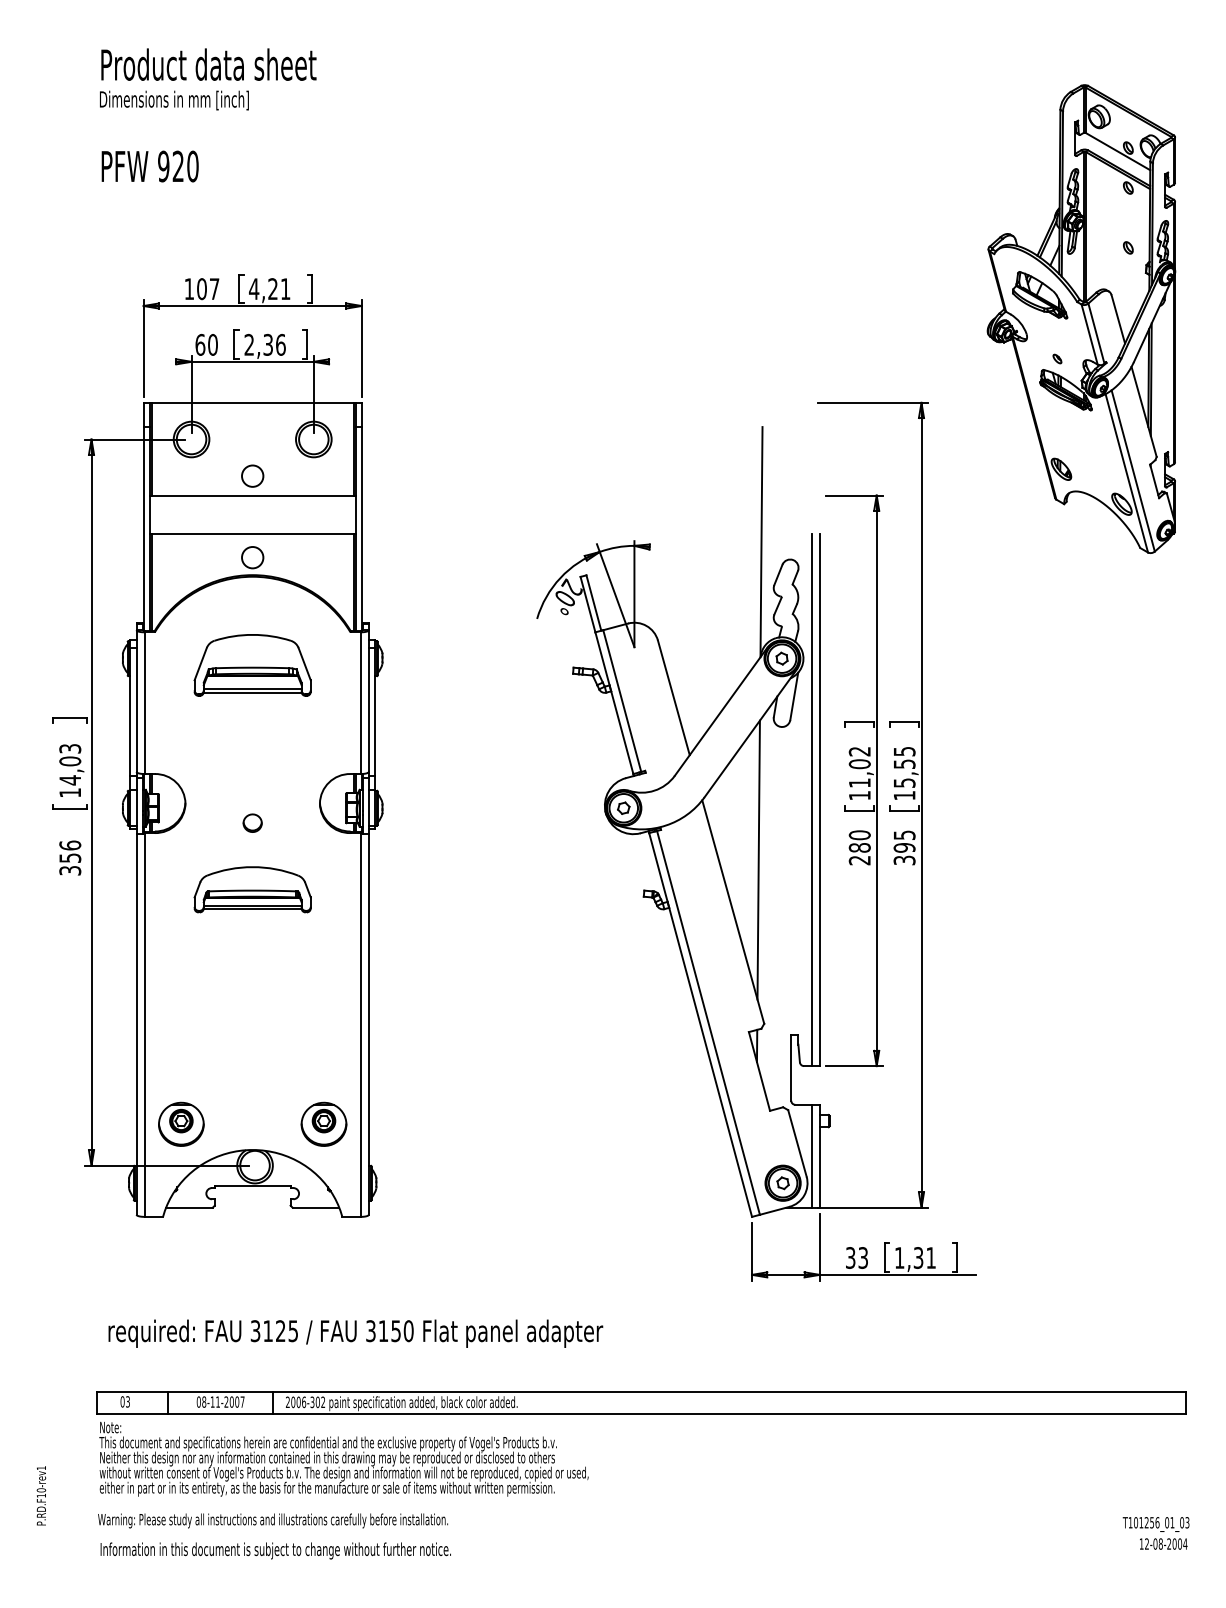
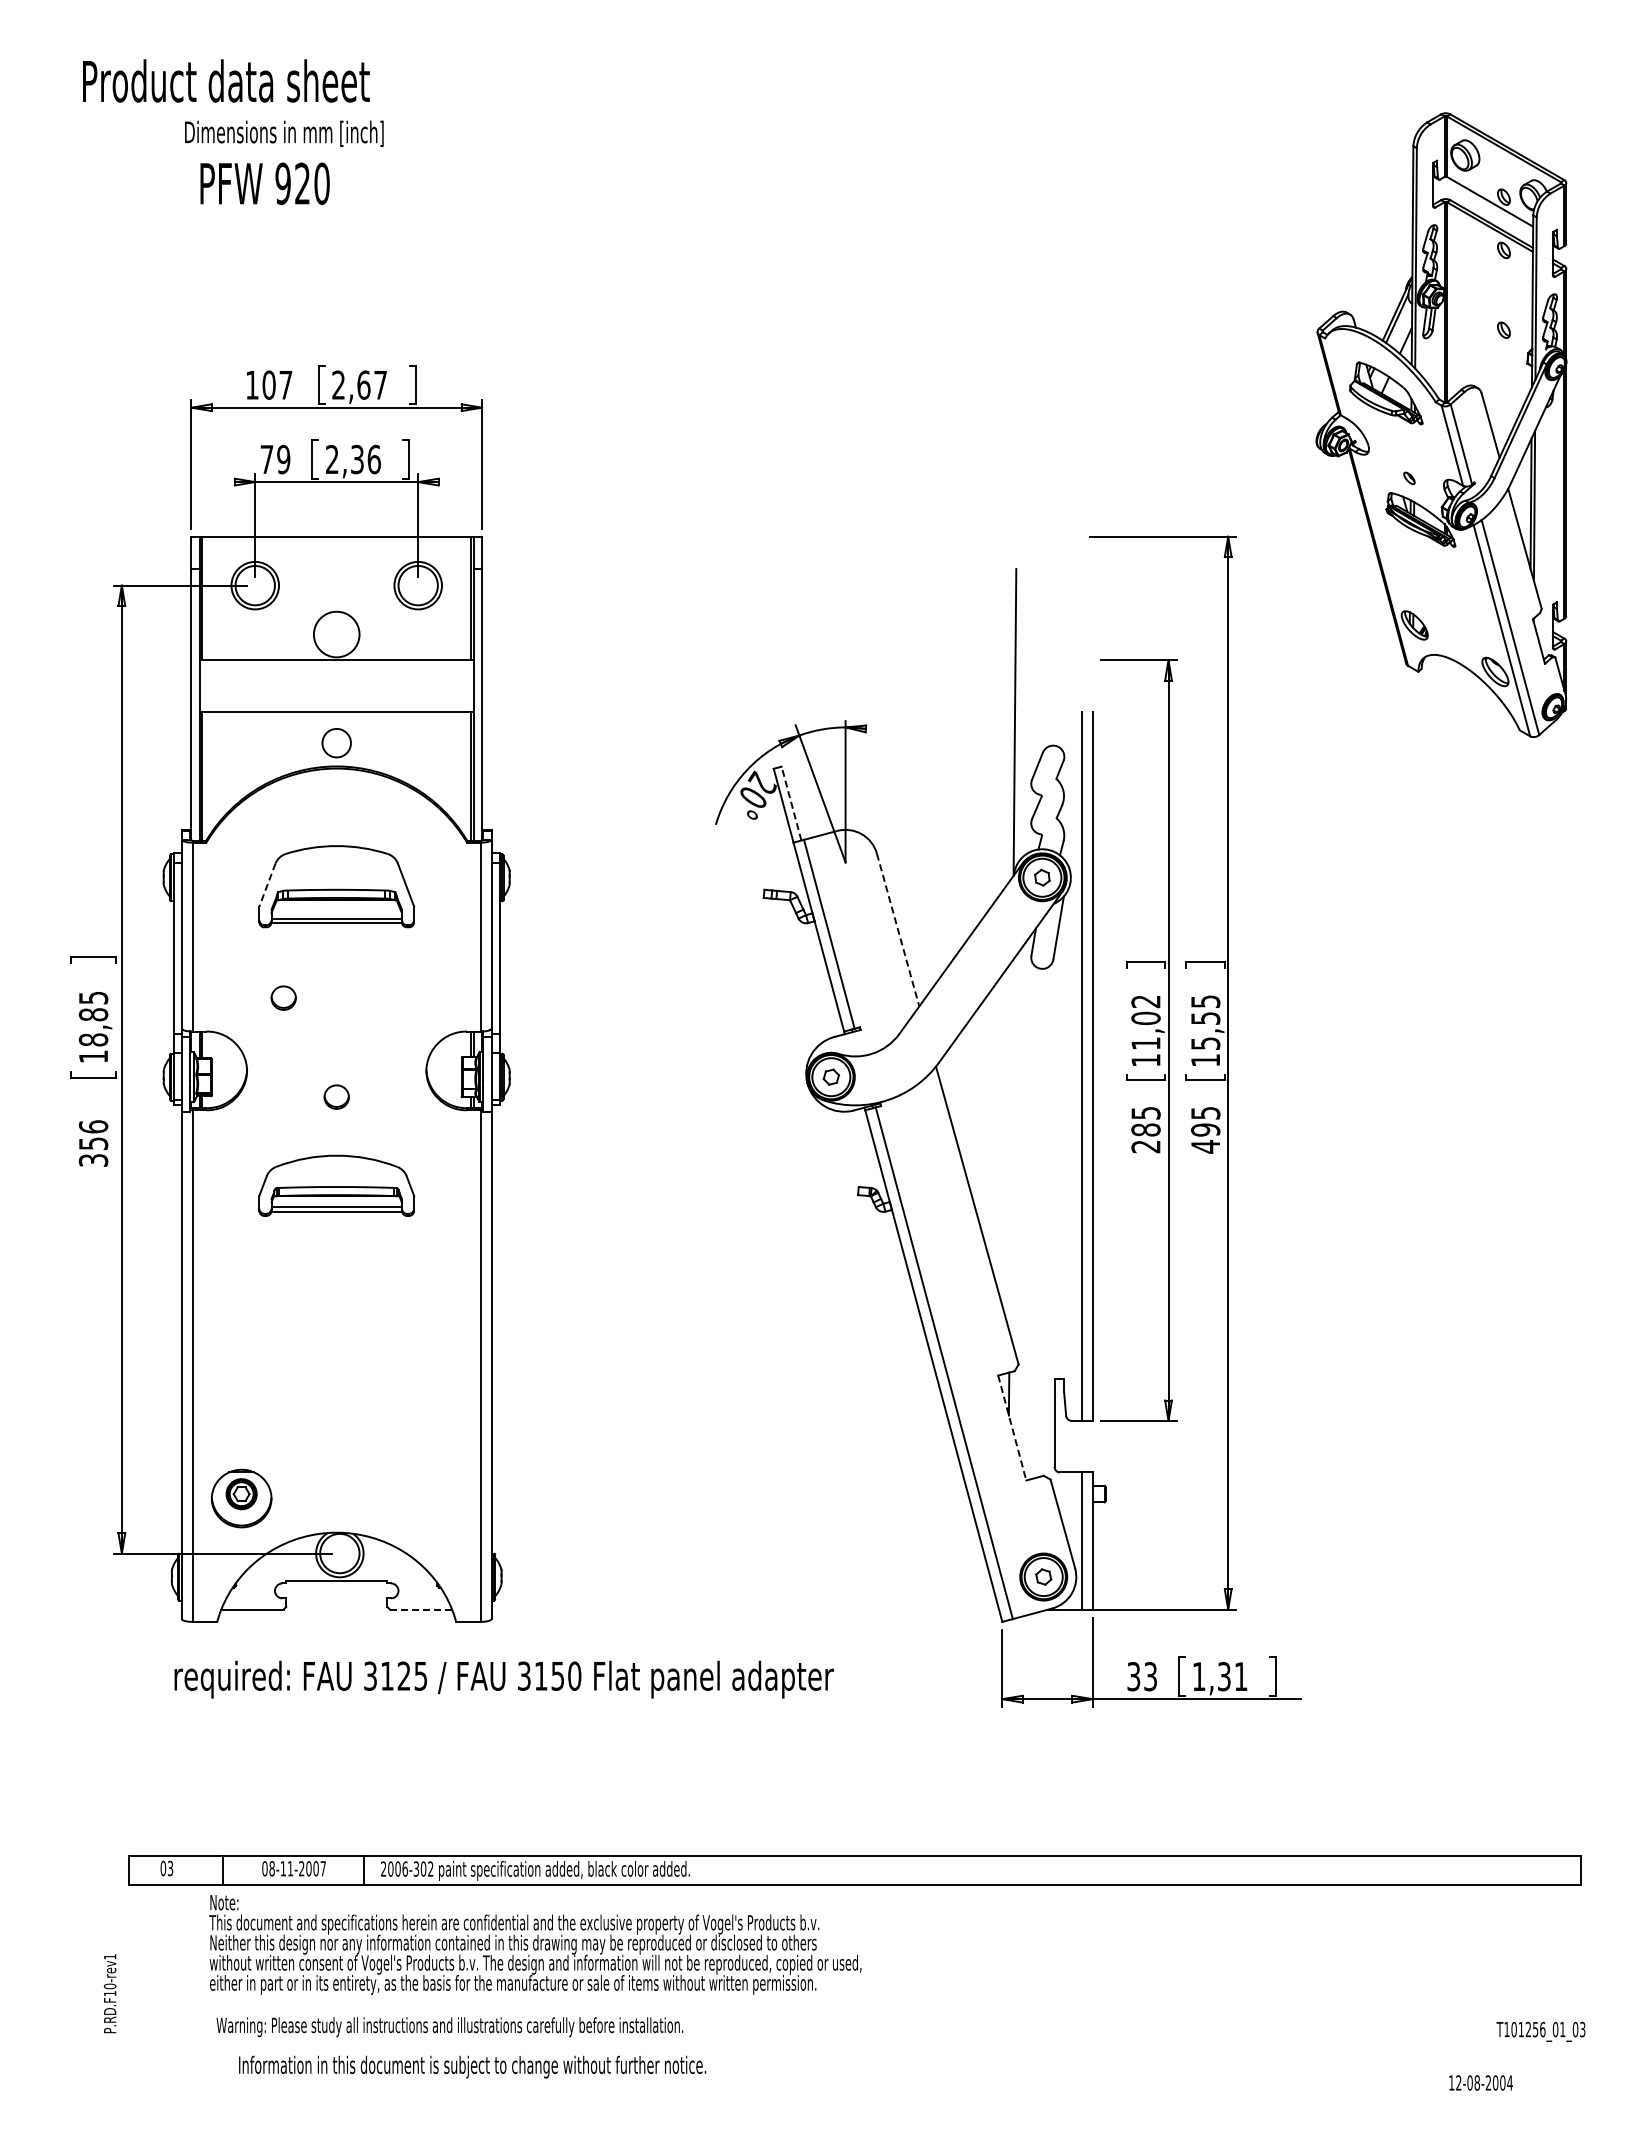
text: (209, 64) -> (226, 80), moved
text: (174, 100) -> (284, 133), moved
text: (149, 166) -> (264, 183), moved
text: (269, 288) -> (358, 384), 4,21 -> 2,67
text: (206, 344) -> (275, 459), 60 -> 79
circle: (252, 476) -> (336, 634), size x1.6
line: (593, 602) -> (791, 803), solid -> dashed
line: (200, 664) -> (267, 885), solid -> dashed
line: (674, 698) -> (898, 930), solid -> dashed
part: (212, 748) -> (283, 997), added
text: (70, 764) -> (93, 1018), 14,03 -> 18,85
text: (859, 834) -> (1145, 1112), 280 -> 285
line: (758, 860) -> (1010, 1146), removed
text: (904, 860) -> (1205, 1146), 395 -> 495
line: (759, 1071) -> (1012, 1428), solid -> dashed
part: (323, 1124) -> (431, 1498), removed
line: (315, 1207) -> (420, 1609), solid -> dashed
text: (355, 1333) -> (503, 1679), moved
text: (344, 1458) -> (535, 1944), moved
text: (40, 1495) -> (109, 1993), moved
text: (272, 1521) -> (449, 2027), moved
text: (1163, 1543) -> (1480, 2082), moved
text: (275, 1550) -> (472, 2066), moved

